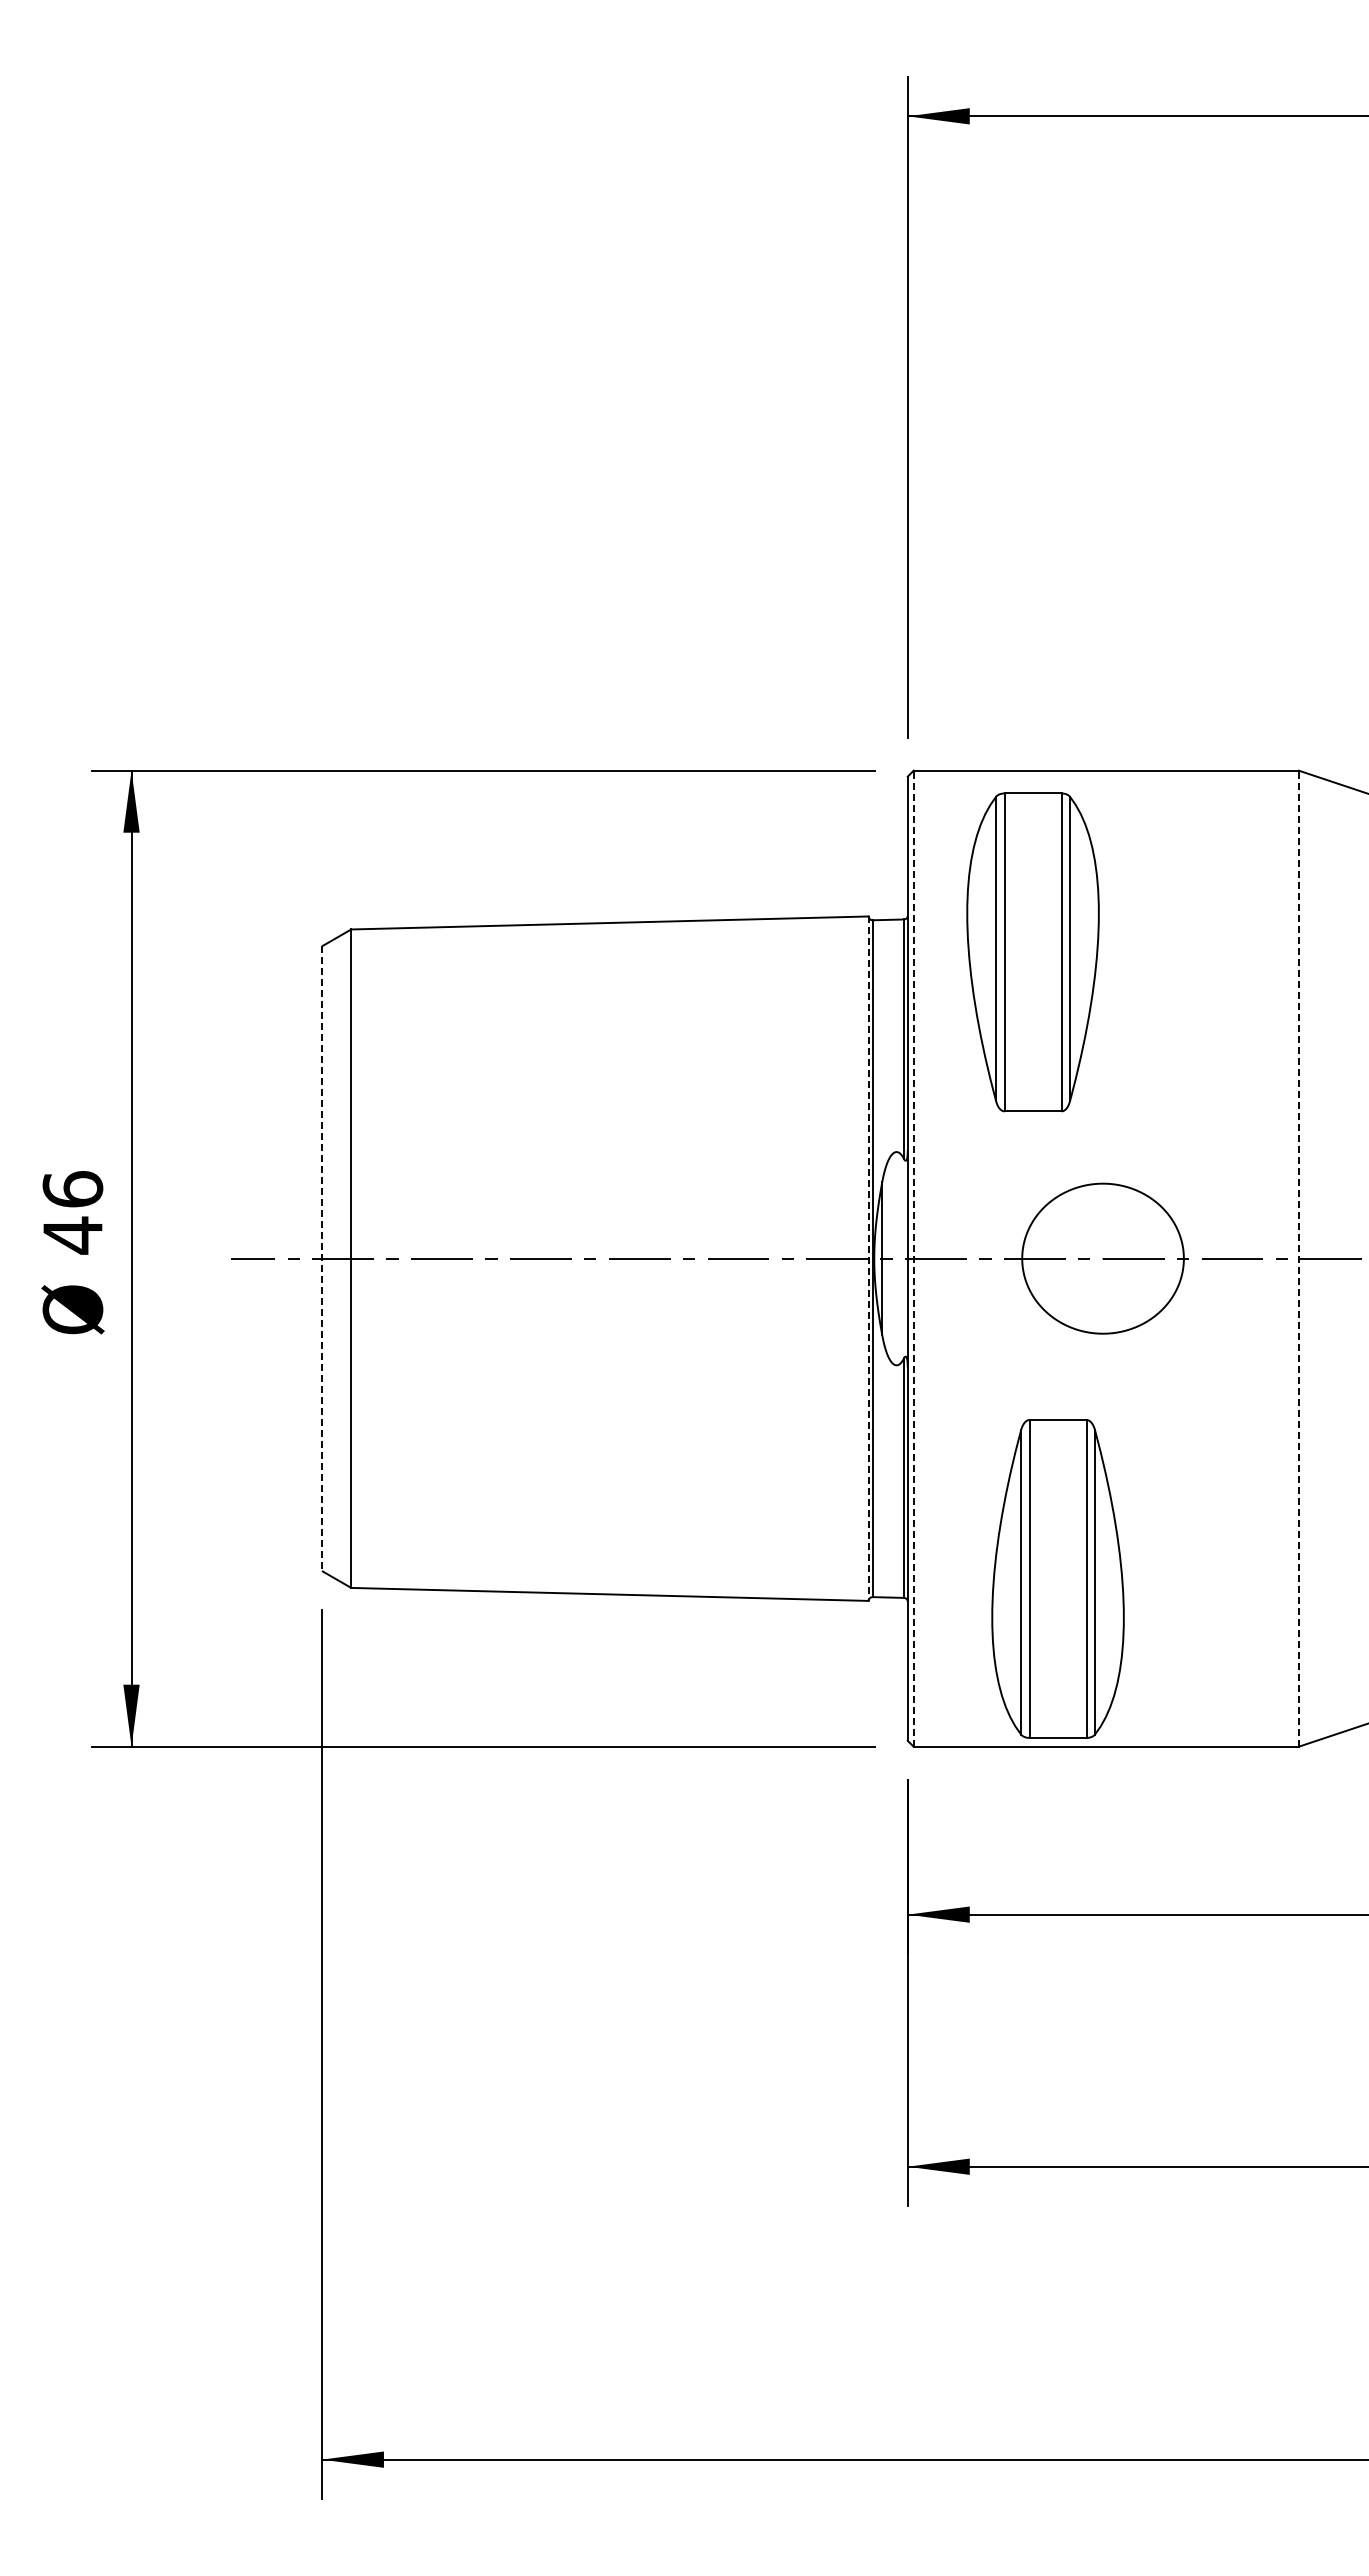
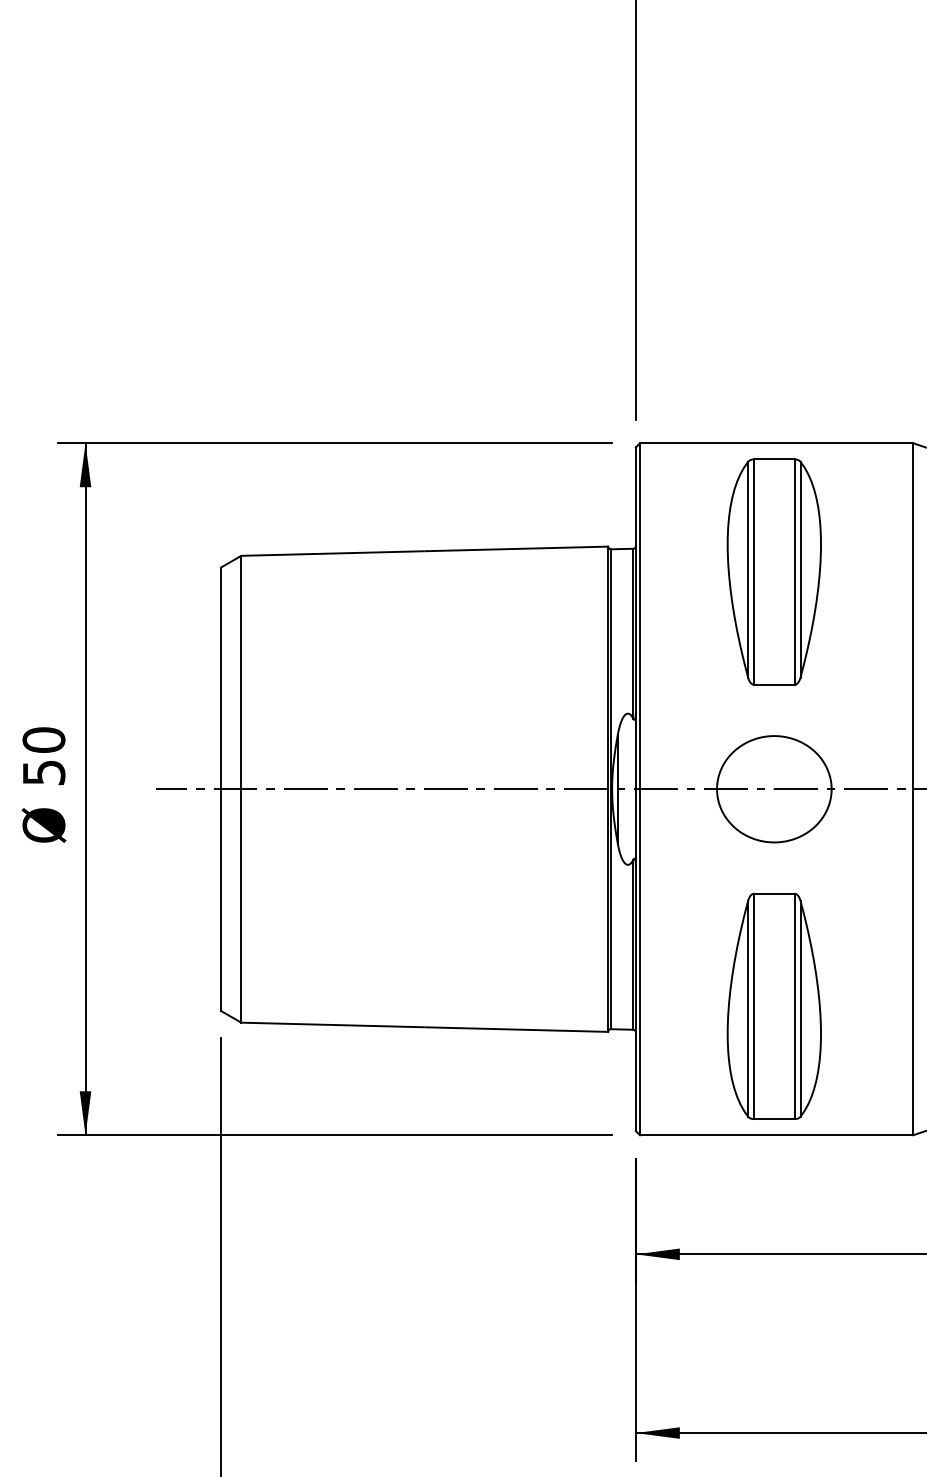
part: (1032, 952) -> (773, 572), moved
text: (72, 1212) -> (43, 756), 46 -> 50
line: (913, 1258) -> (639, 789), dashed -> solid
line: (1298, 1258) -> (912, 789), dashed -> solid
line: (321, 1259) -> (220, 789), dashed -> solid
line: (868, 1259) -> (608, 789), dashed -> solid
part: (1057, 1578) -> (773, 1006), moved

